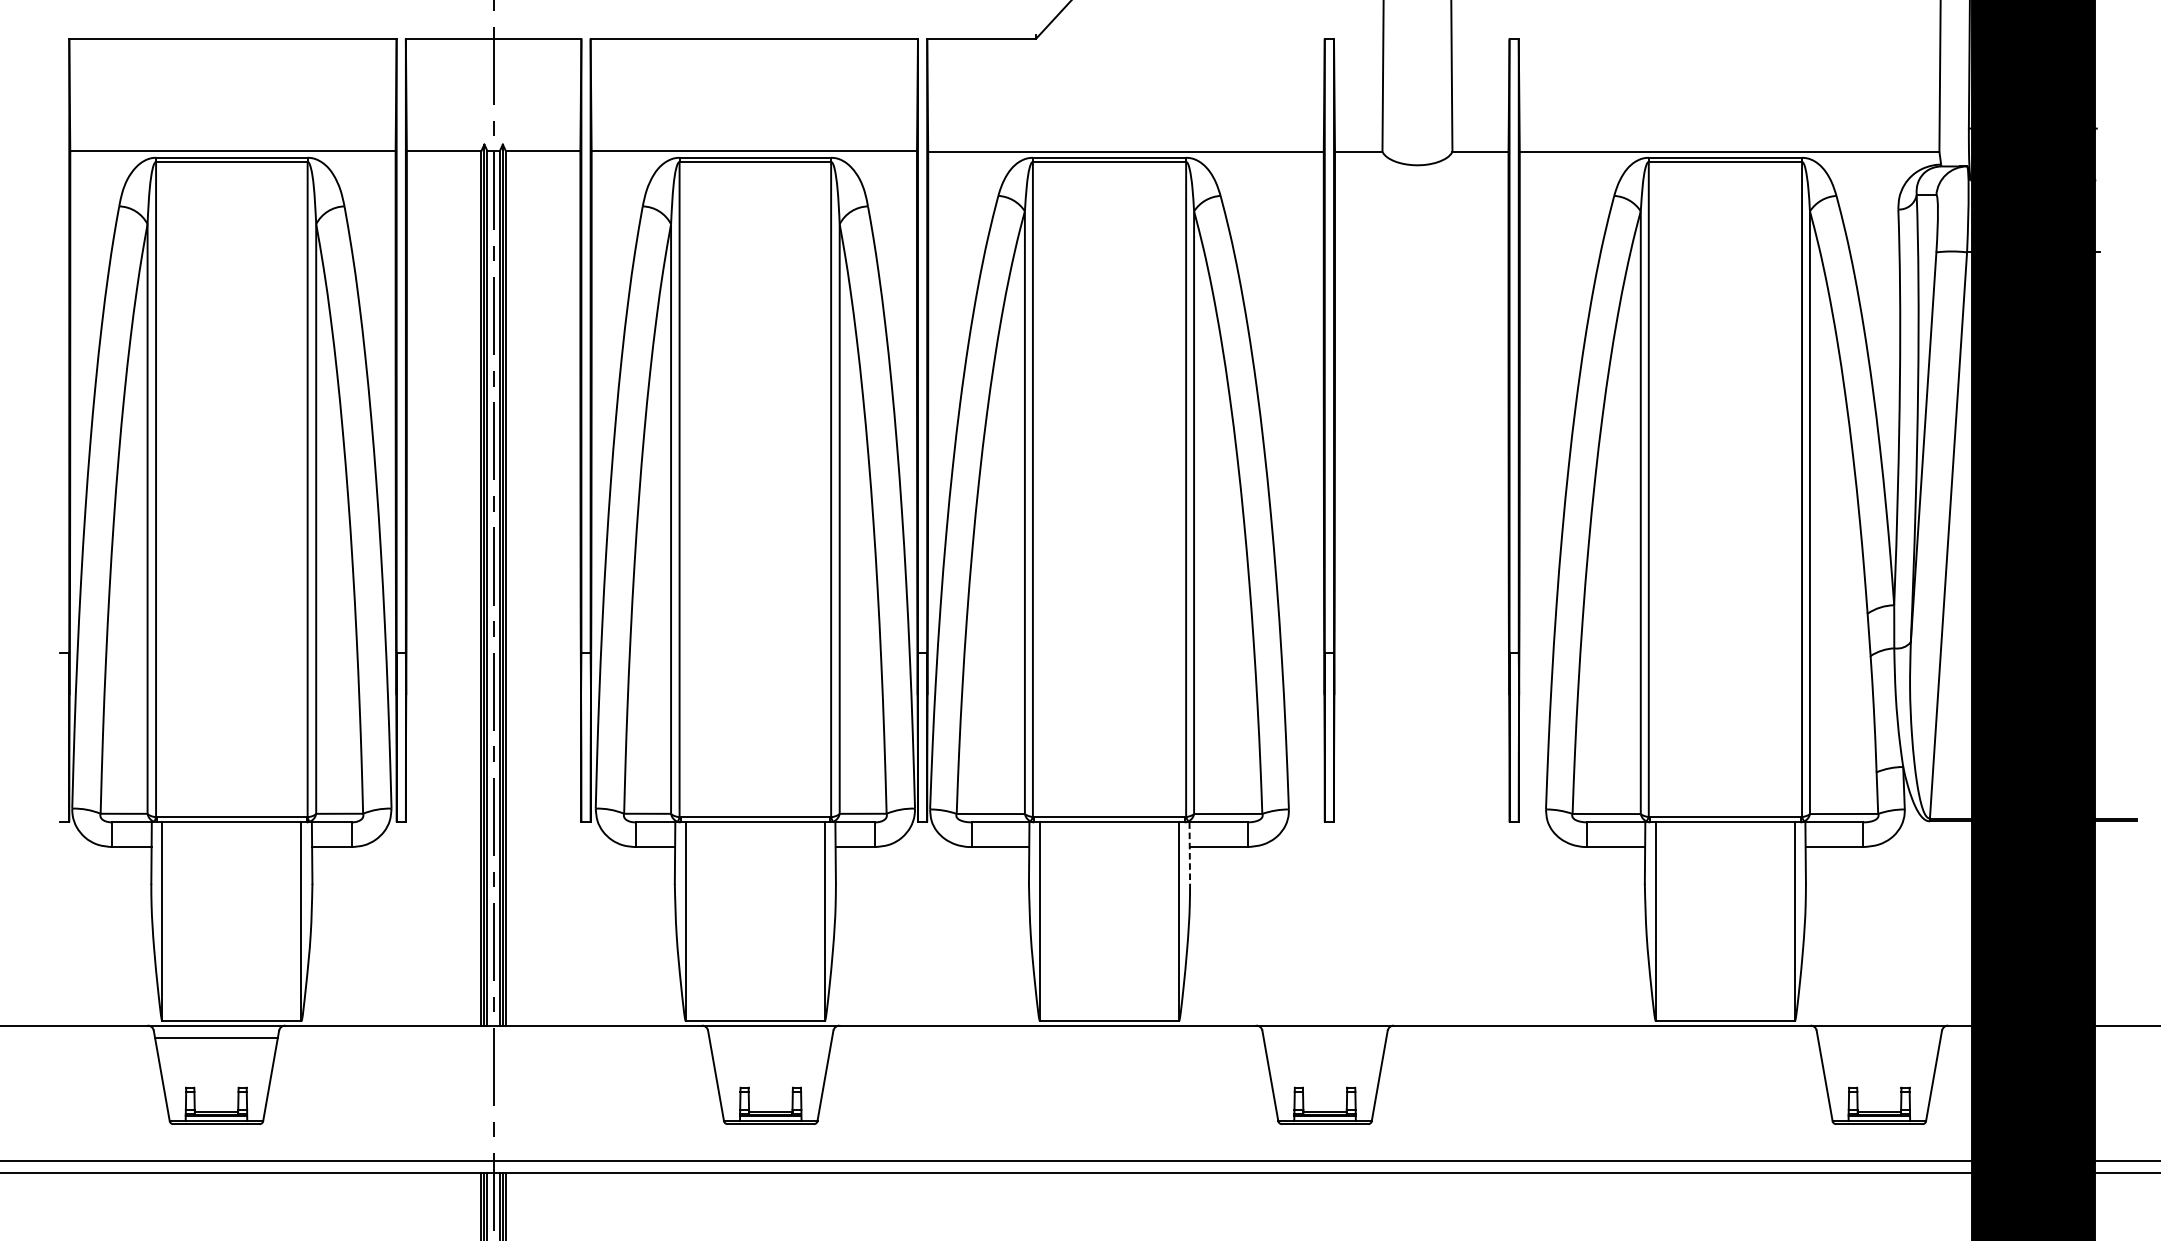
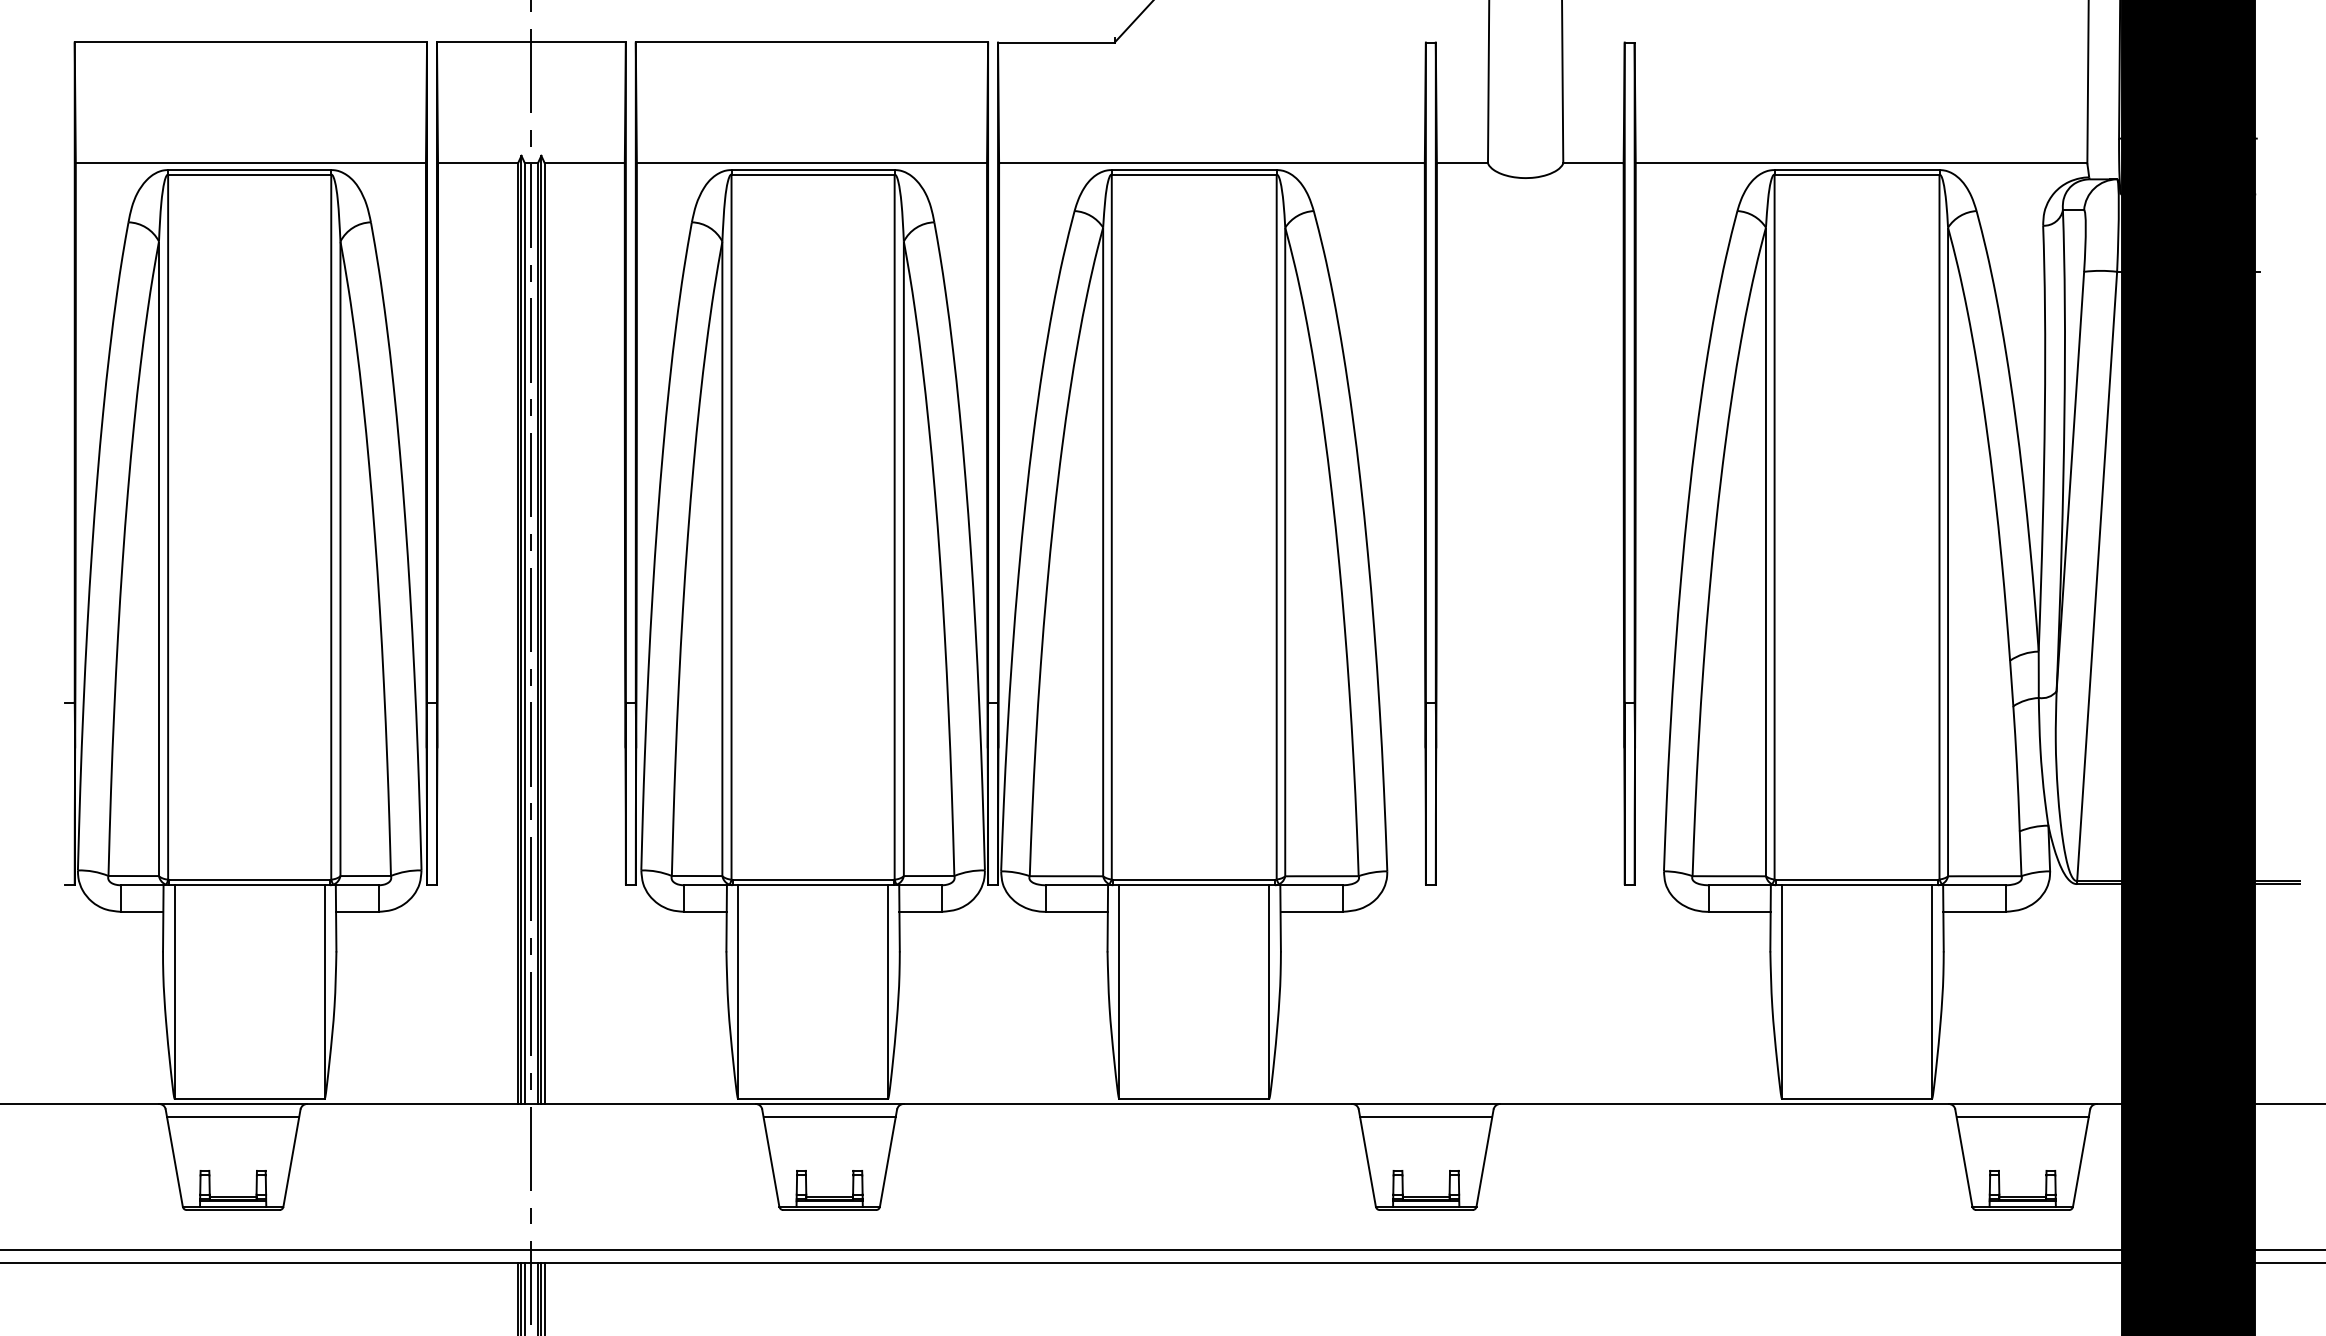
line: (1189, 853) -> (1280, 918), dashed -> solid
line: (770, 1038) -> (829, 1117), added
line: (1325, 1038) -> (1426, 1117), added
line: (1879, 1038) -> (2022, 1117), added

